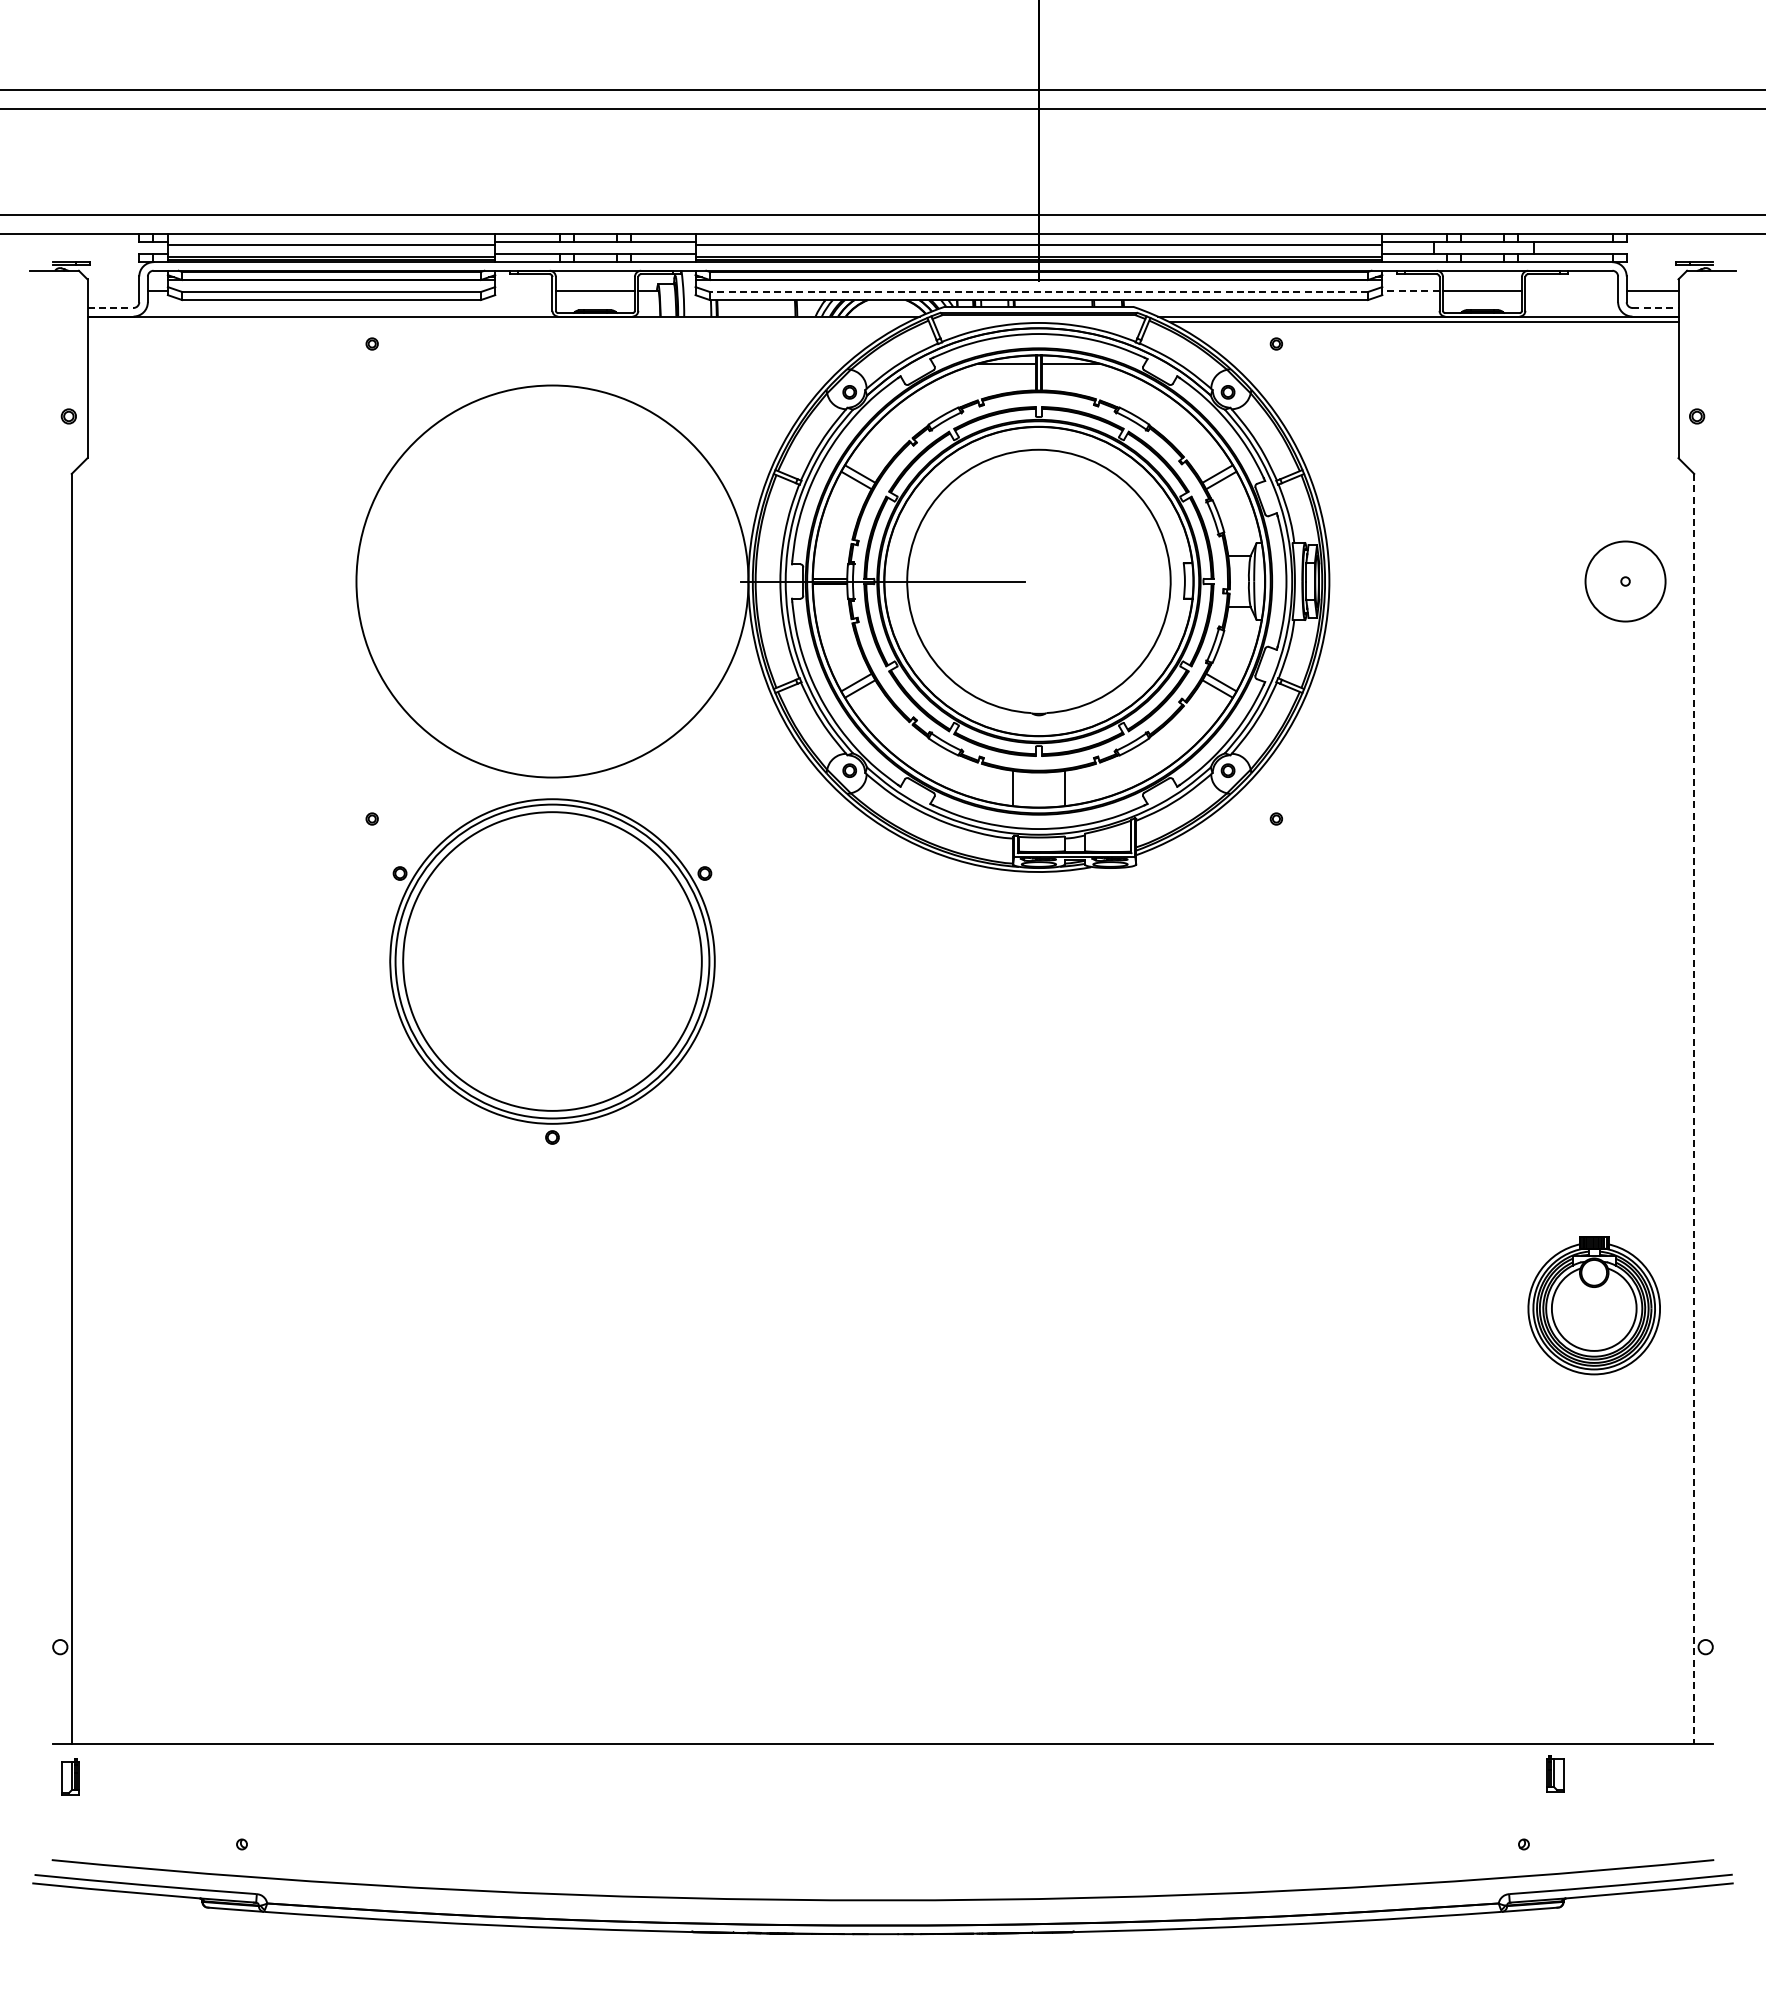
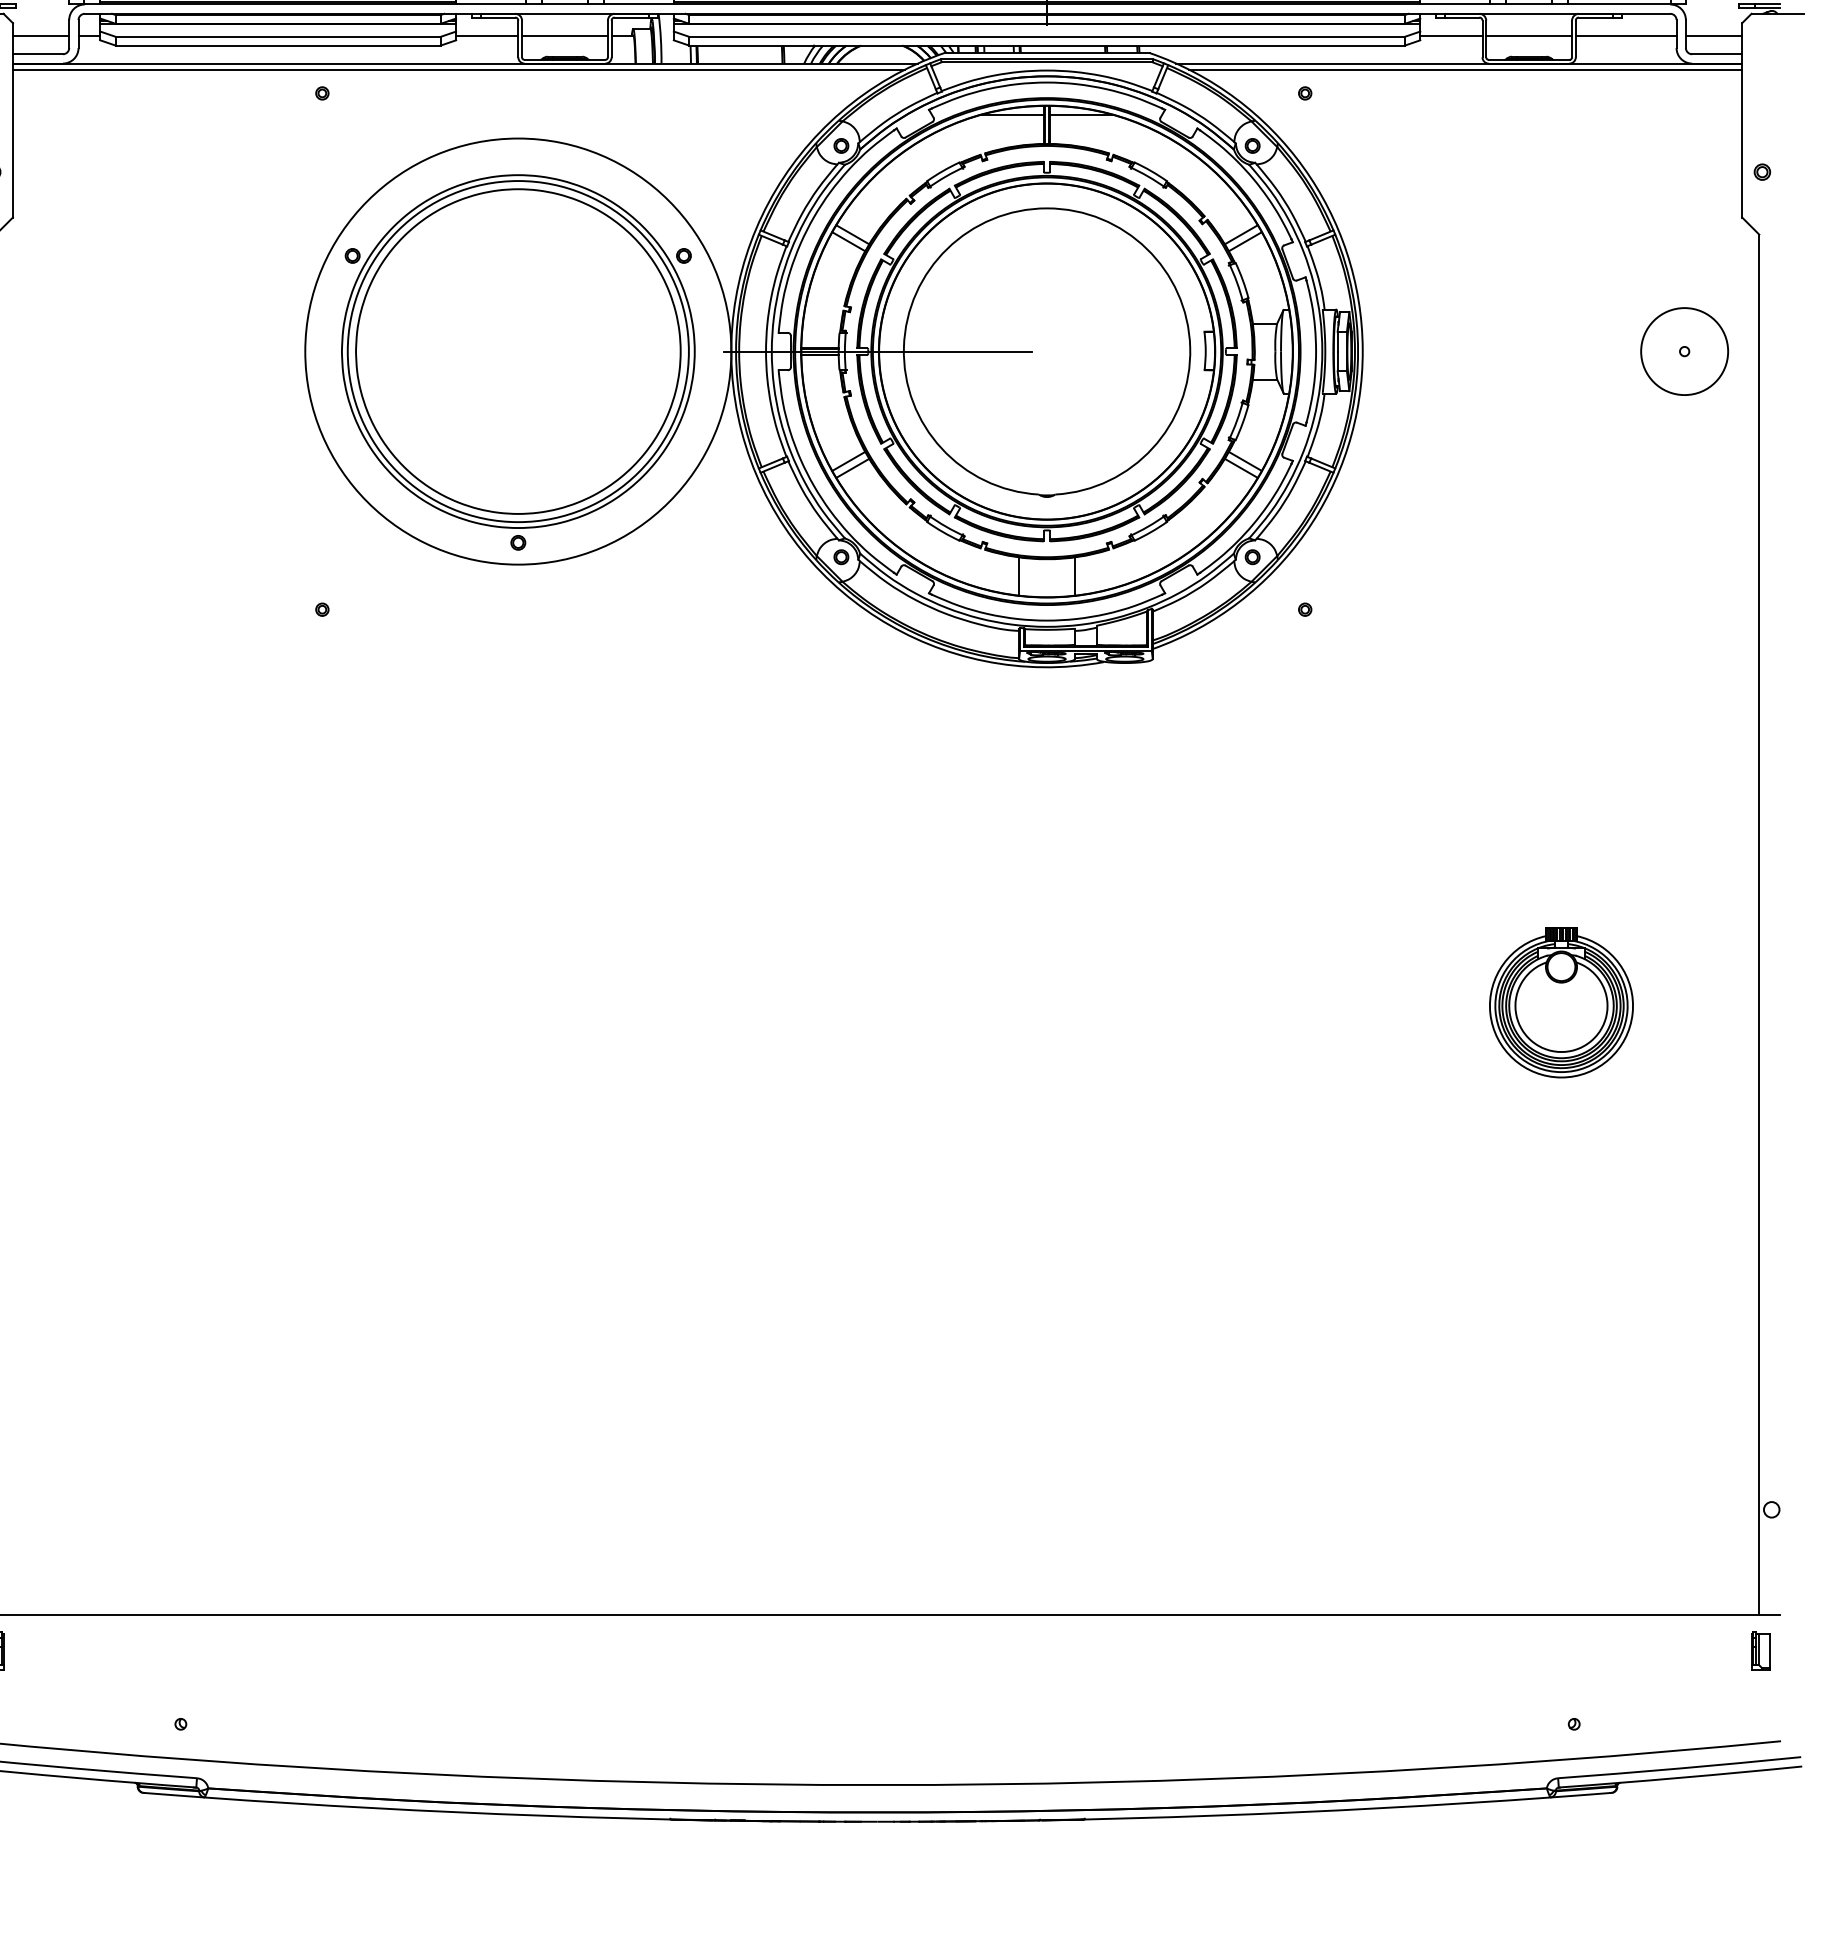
line: (113, 290) -> (41, 35), added
line: (523, 290) -> (486, 35), added
line: (1410, 290) -> (1450, 35), dashed -> solid
line: (1571, 290) -> (1625, 35), added
line: (1038, 291) -> (1046, 36), dashed -> solid
line: (111, 307) -> (39, 53), dashed -> solid
line: (1655, 307) -> (1717, 53), dashed -> solid
line: (497, 322) -> (458, 70), added
part: (552, 971) -> (518, 362), moved
line: (1694, 1109) -> (1759, 925), dashed -> solid
part: (1593, 1305) -> (1560, 1002), moved
part: (1555, 1773) -> (1760, 1650), moved

